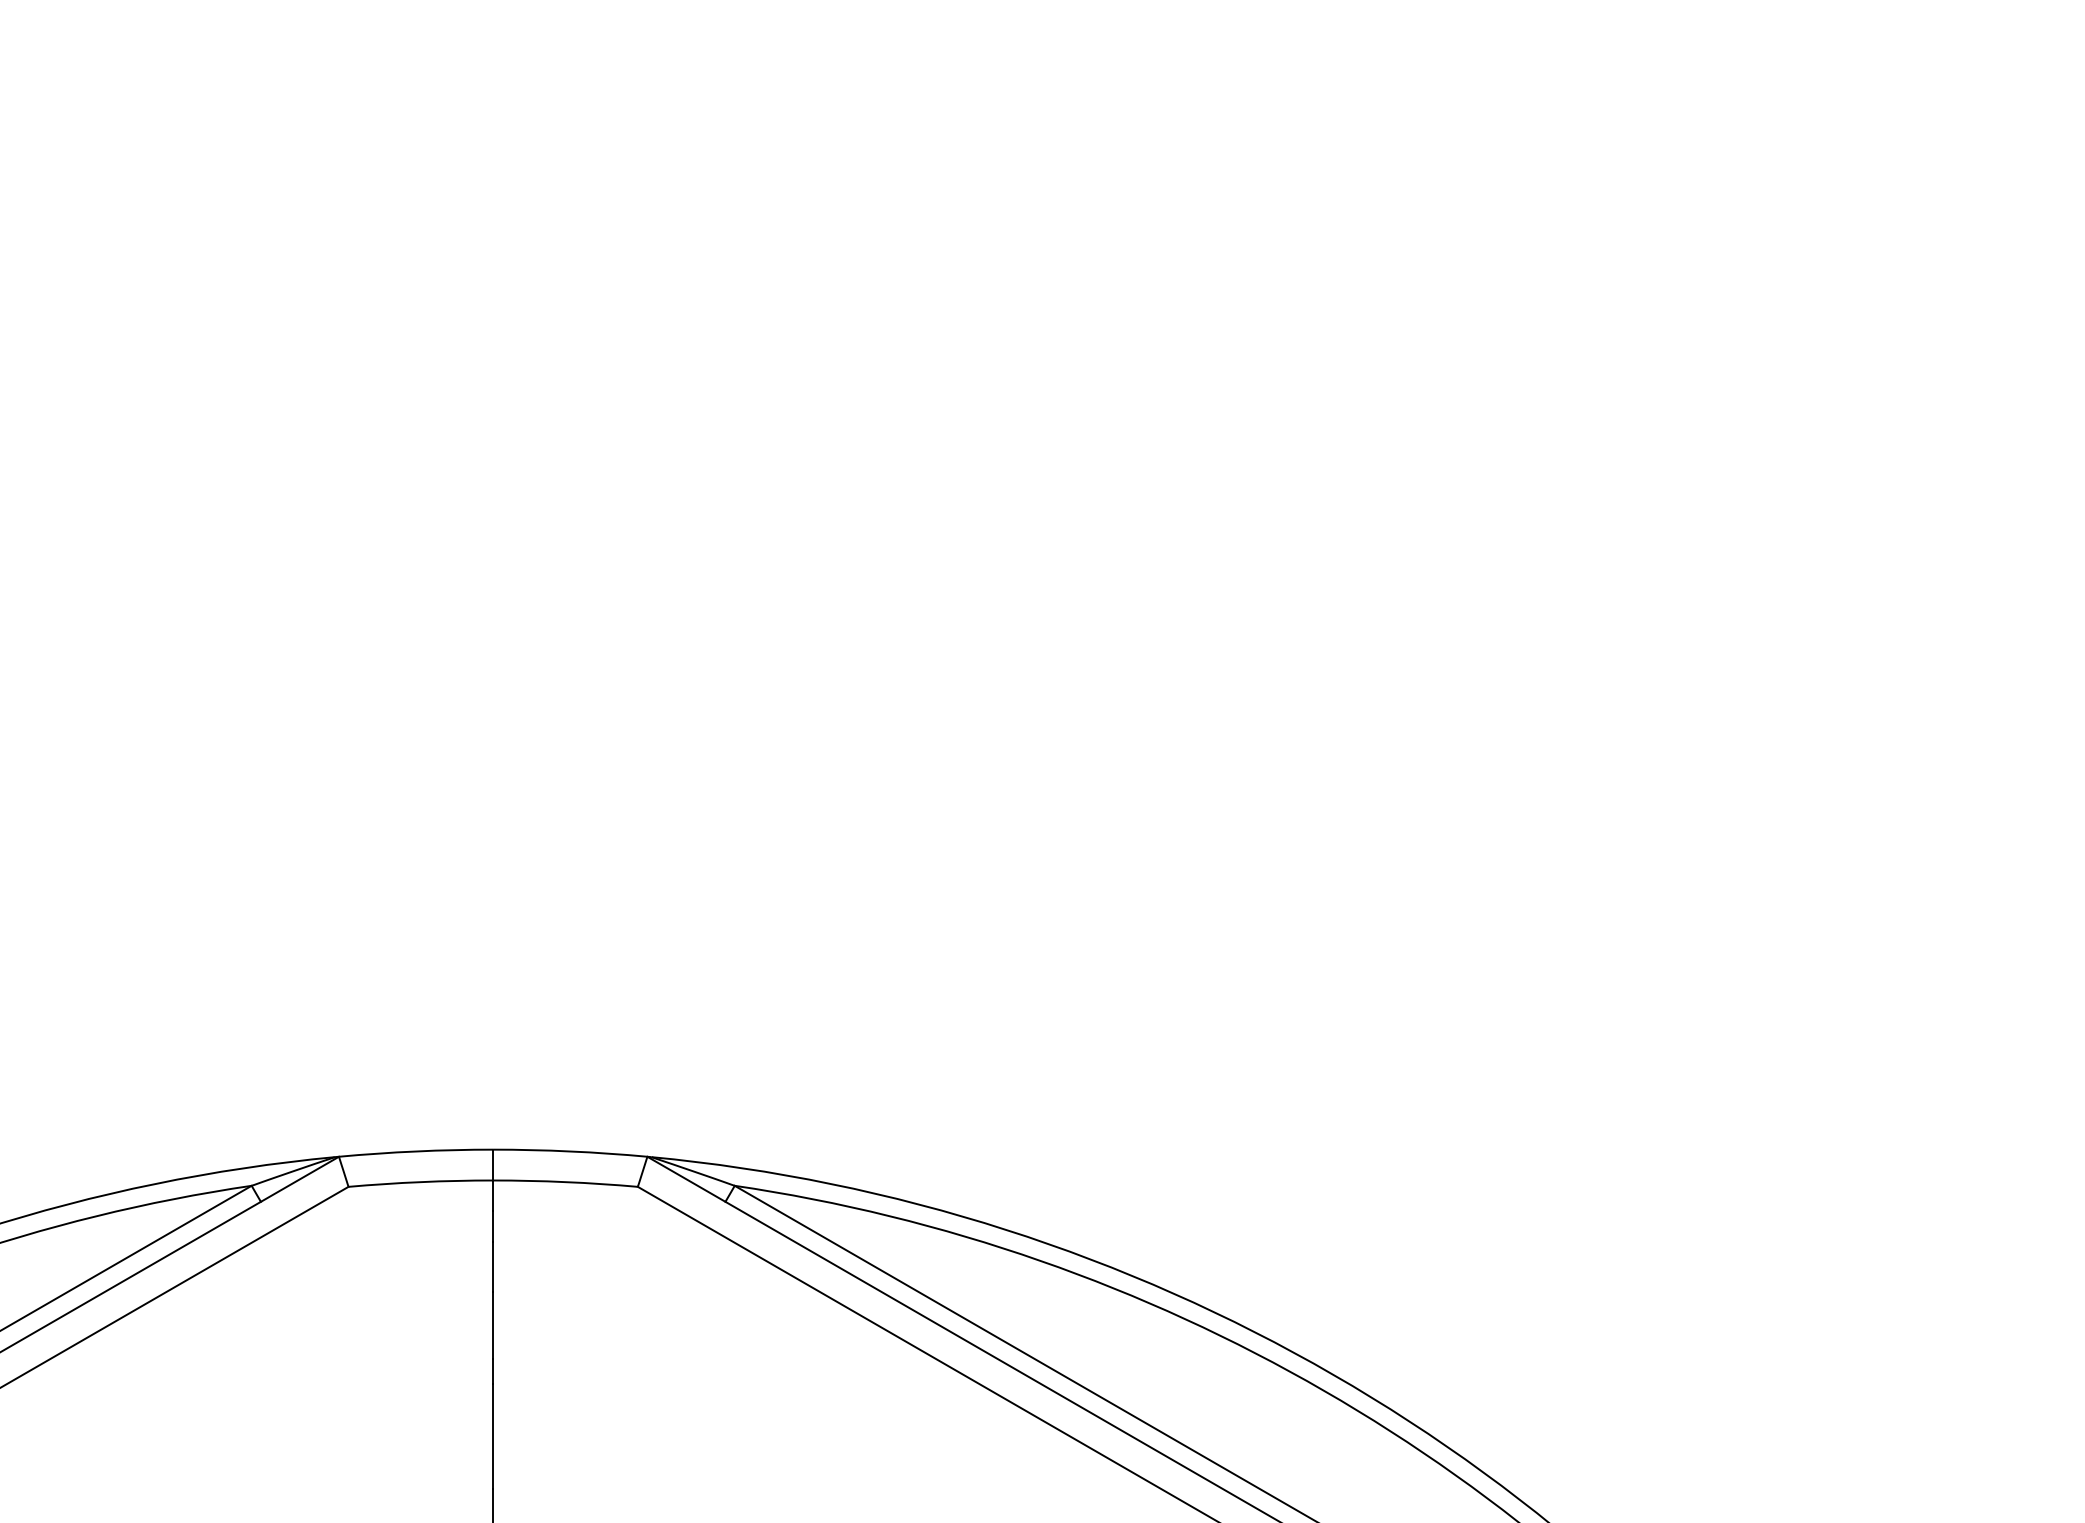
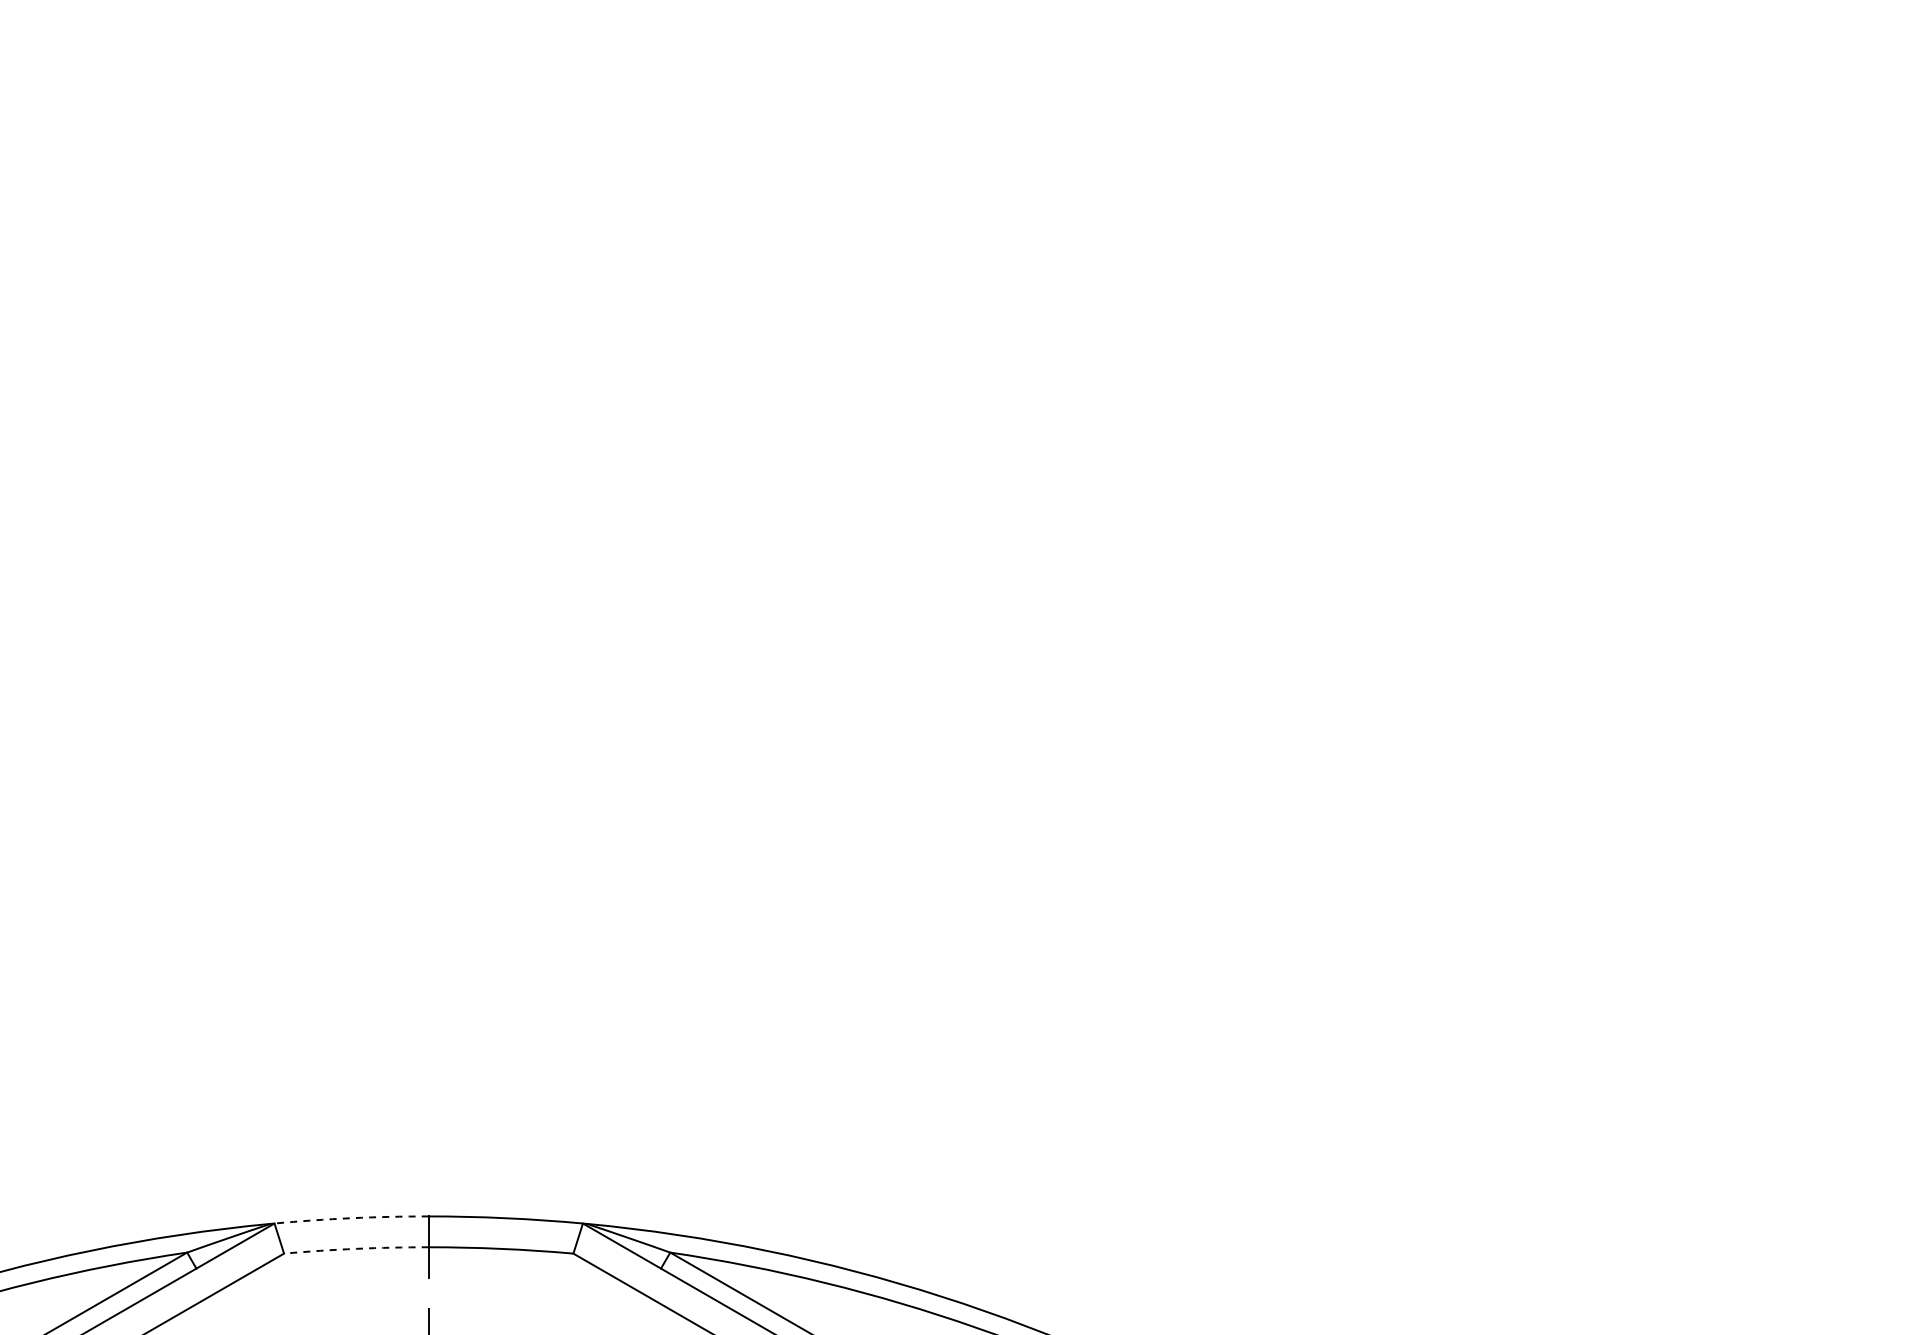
arc: (416, 1151) -> (352, 1218), solid -> dashed
arc: (420, 1182) -> (356, 1249), solid -> dashed
line: (493, 1226) -> (429, 1293), removed

